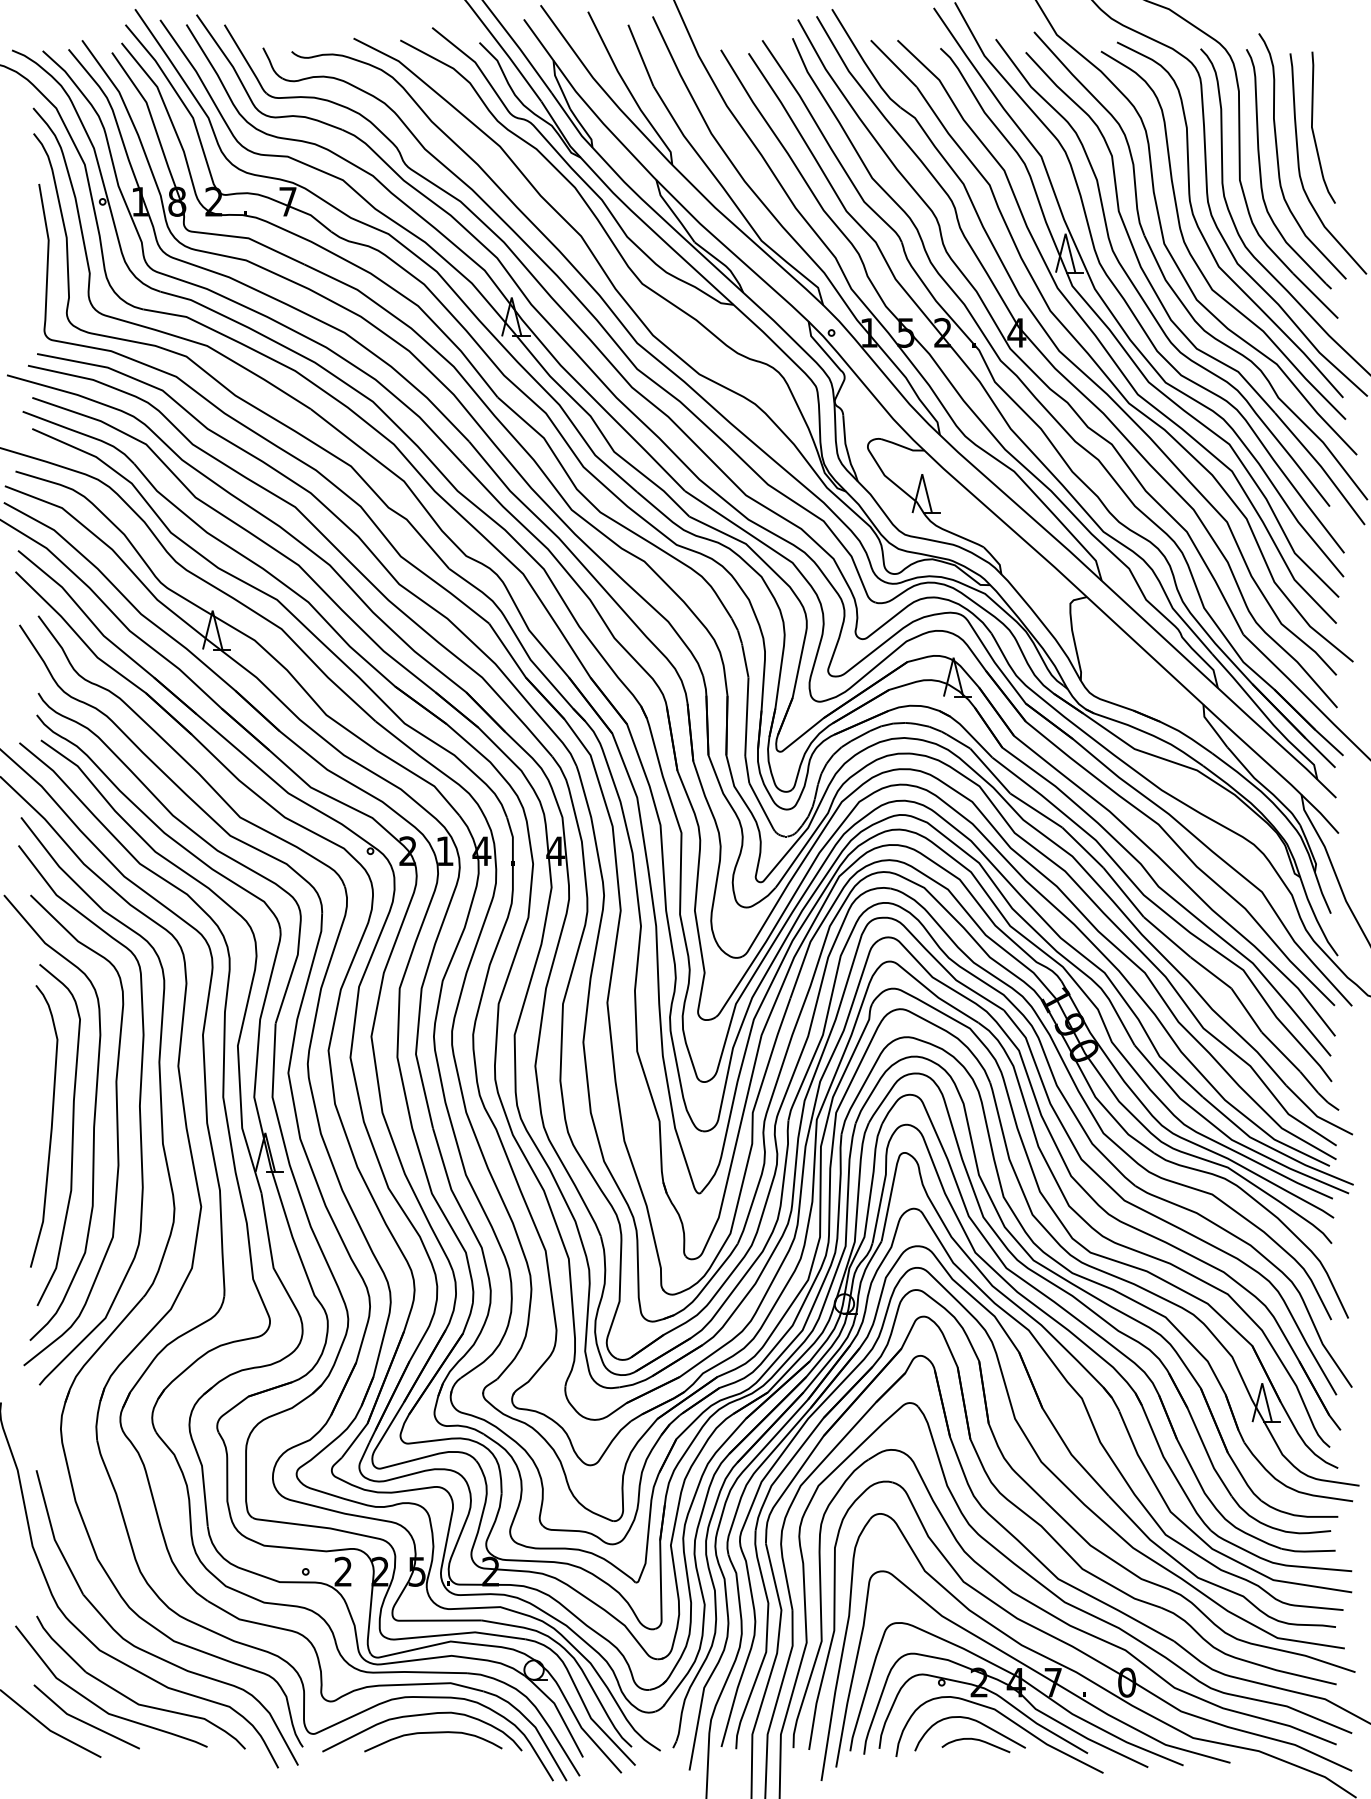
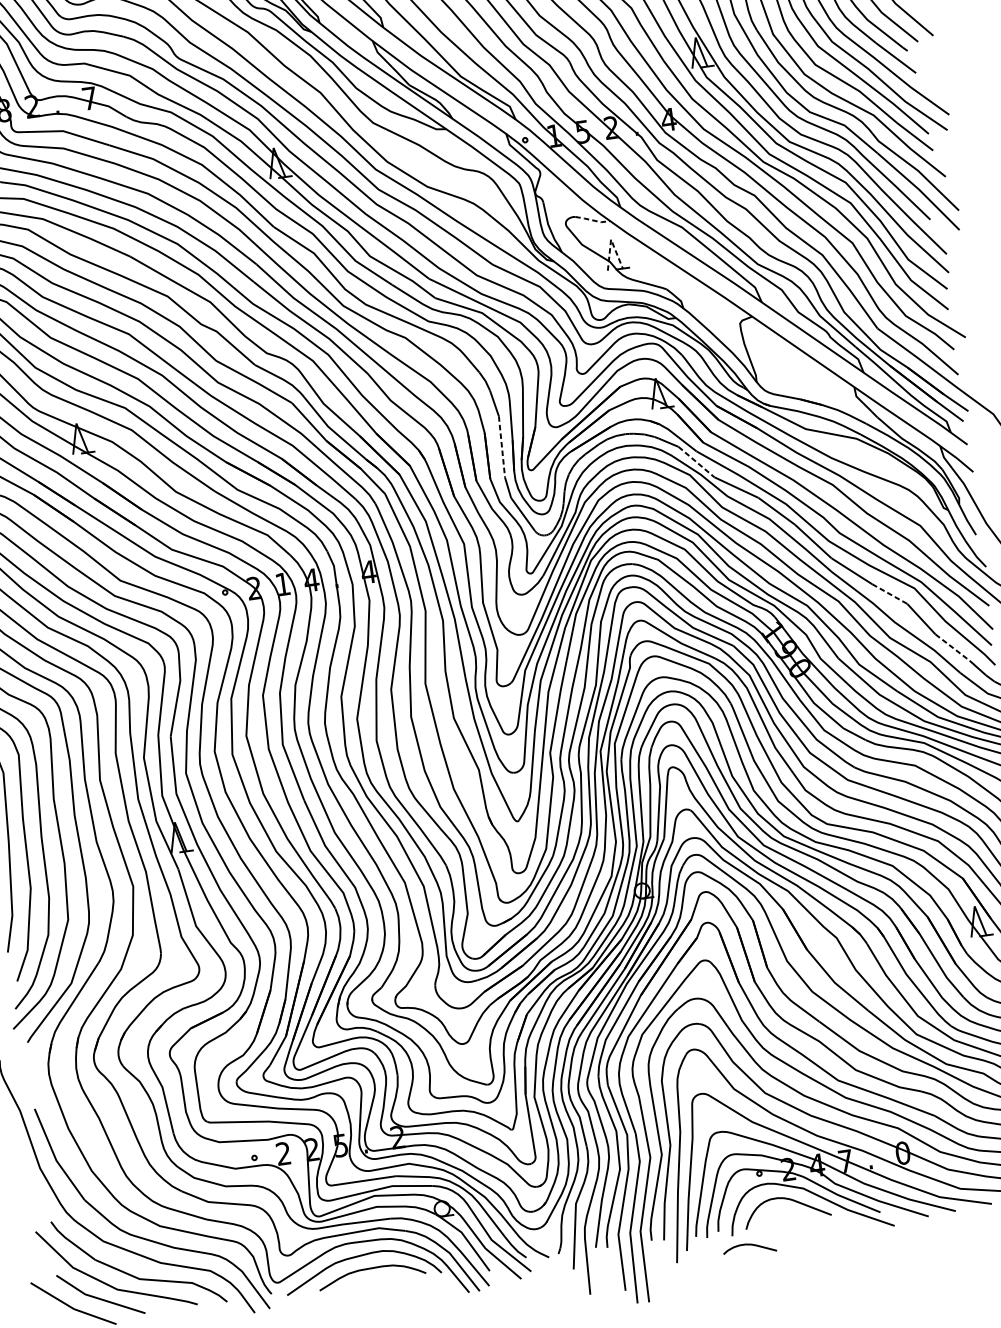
line: (902, 446) -> (592, 220), solid -> dashed
line: (922, 474) -> (611, 239), solid -> dashed
line: (746, 717) -> (501, 447), solid -> dashed
line: (990, 771) -> (696, 462), solid -> dashed
line: (1211, 972) -> (890, 593), solid -> dashed
line: (1281, 1052) -> (953, 647), solid -> dashed
curve: (975, 1740) -> (748, 1245), moved

